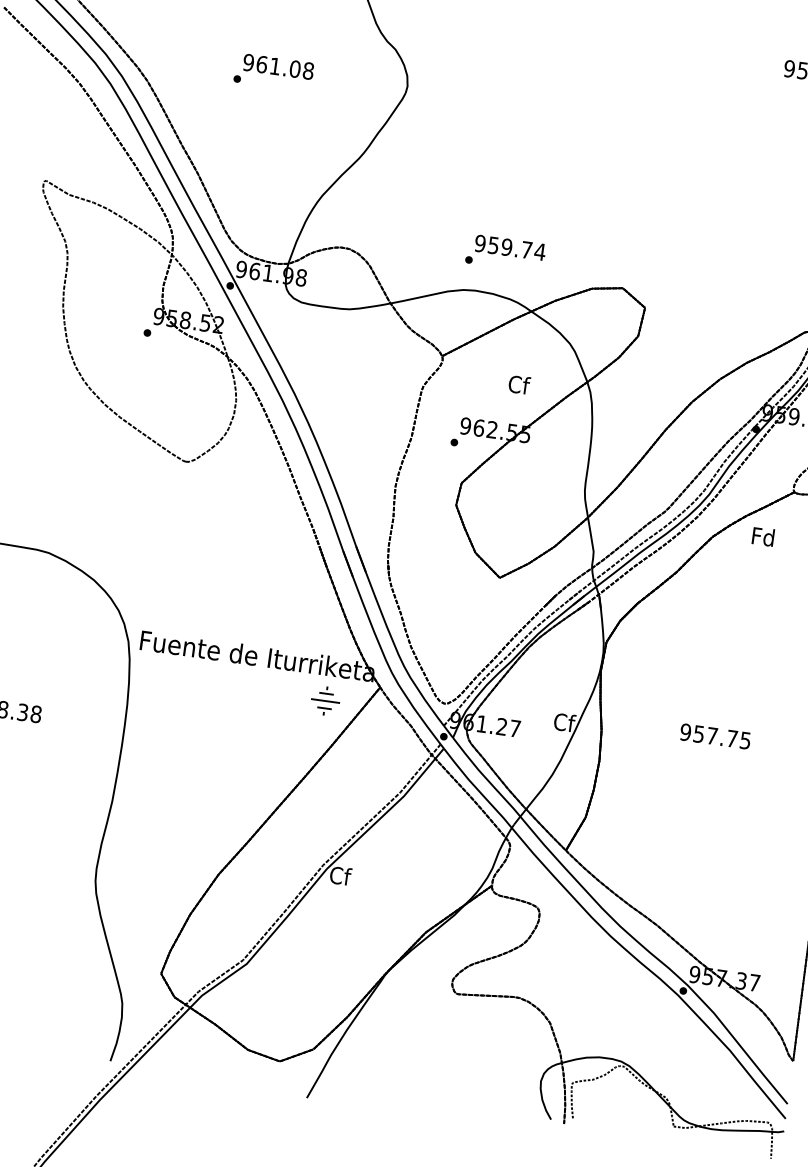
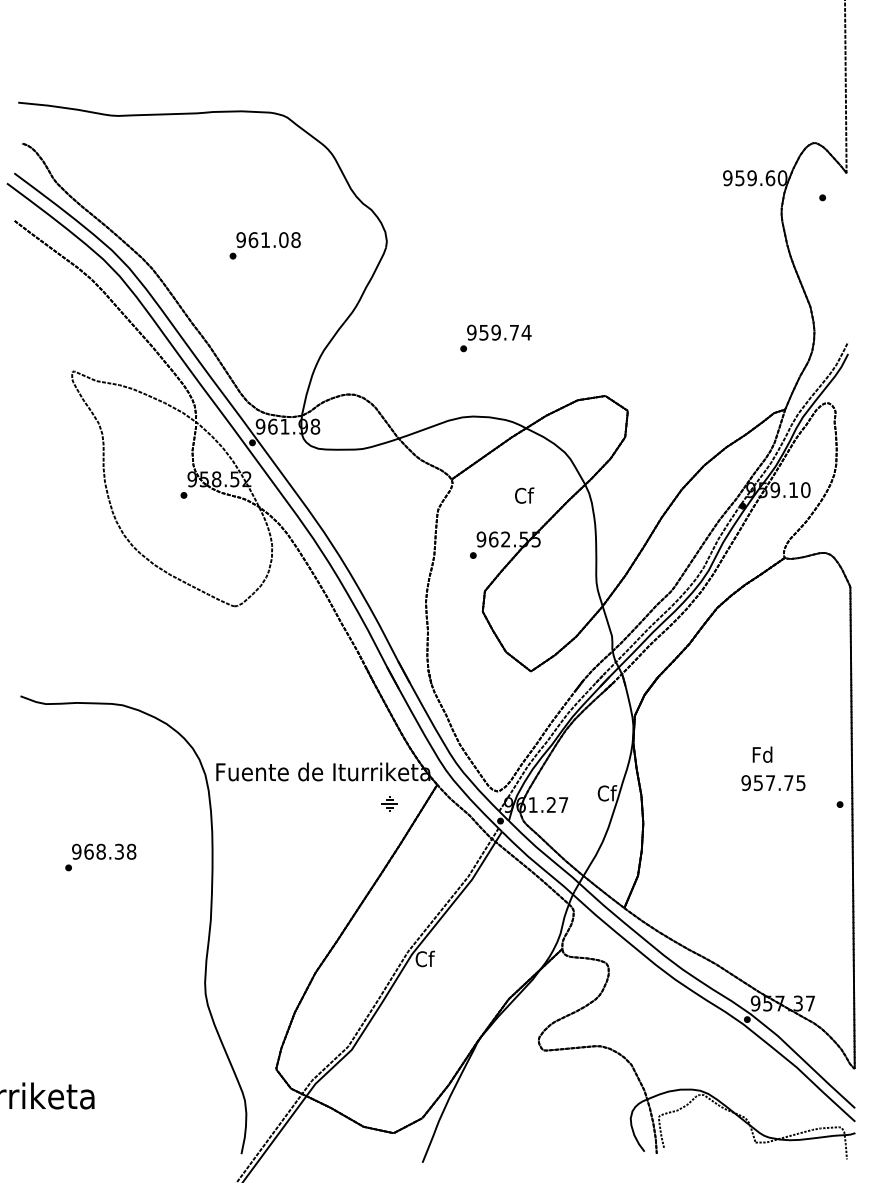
text: (505, 253) -> (495, 338), moved
text: (763, 536) -> (762, 754), moved
part: (325, 700) -> (389, 803), size x0.62
text: (715, 736) -> (773, 783), moved

